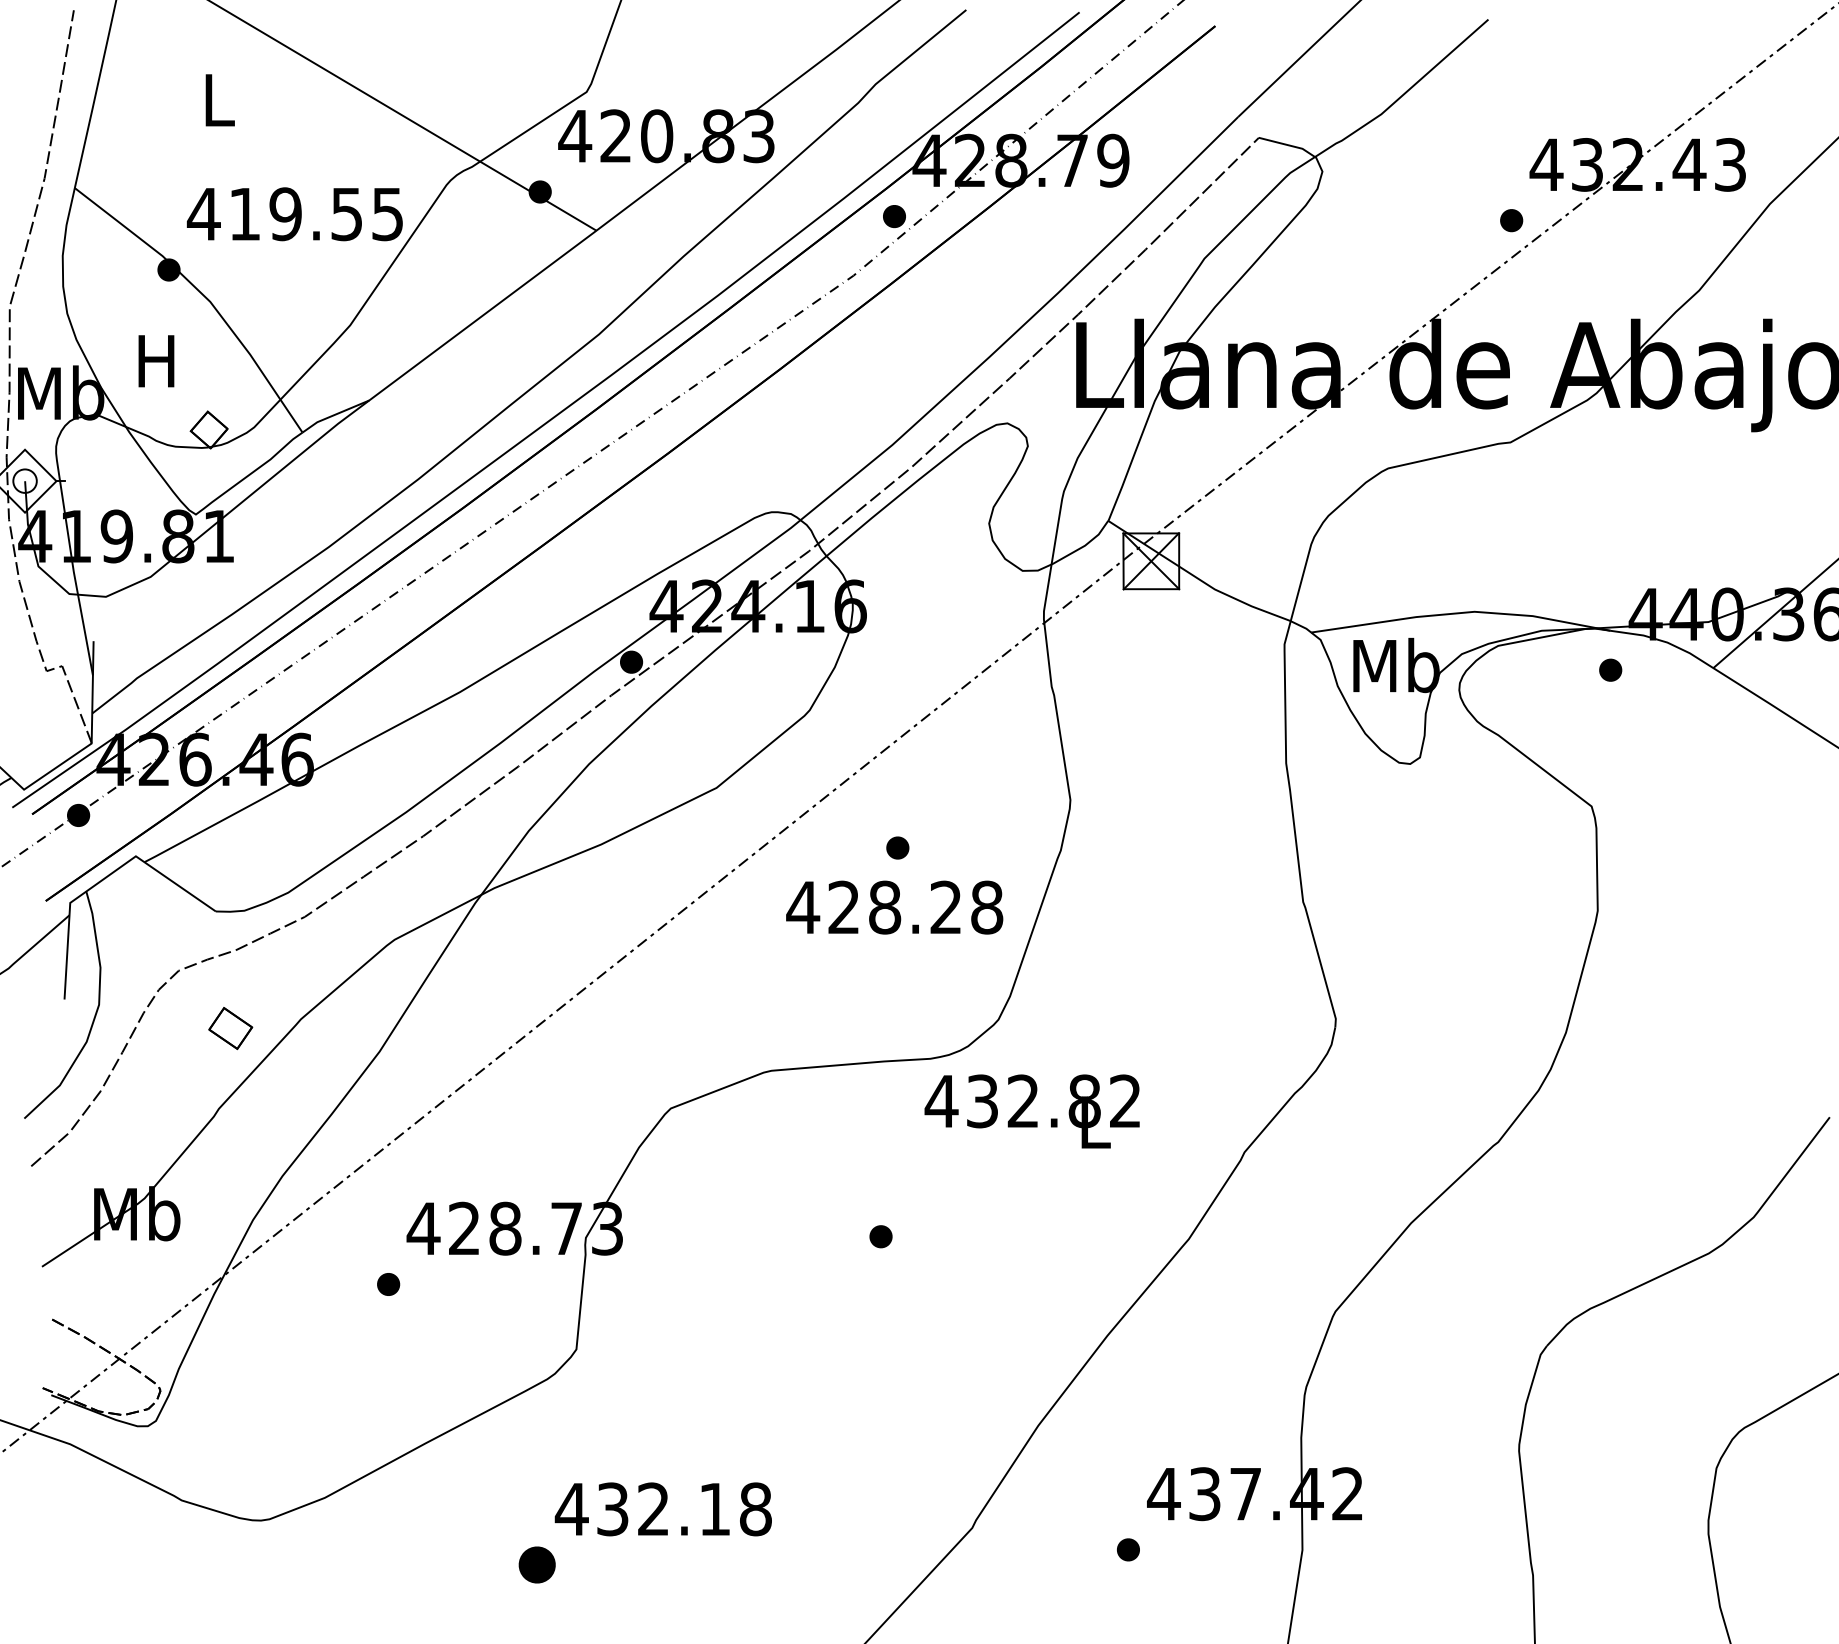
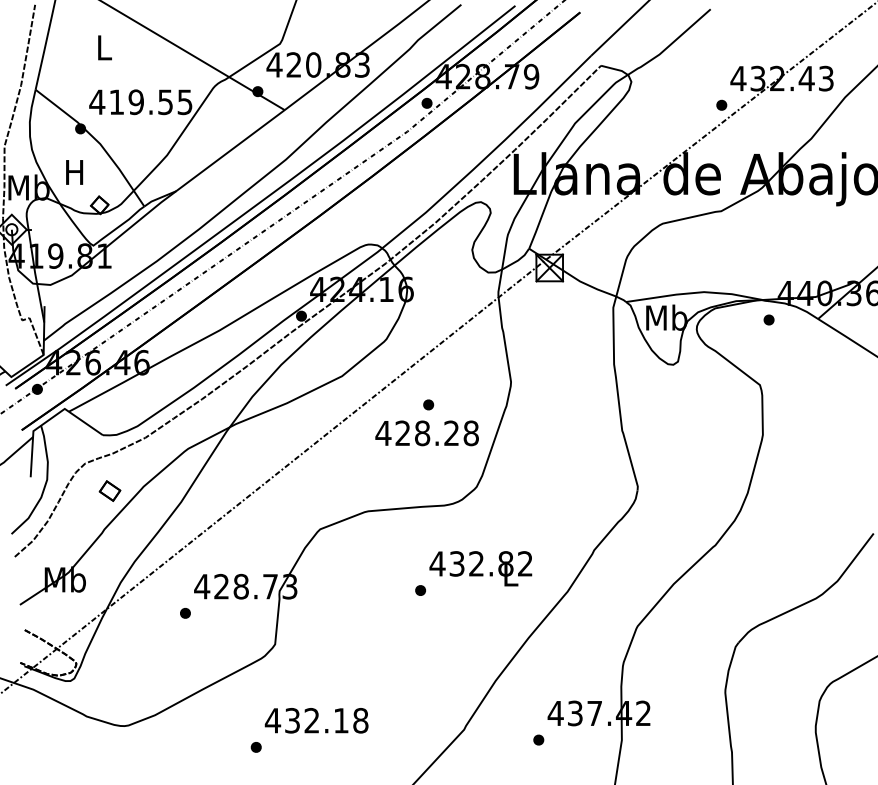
text: (1031, 1110) -> (480, 568), moved
part: (535, 1565) -> (255, 747), size x0.62

